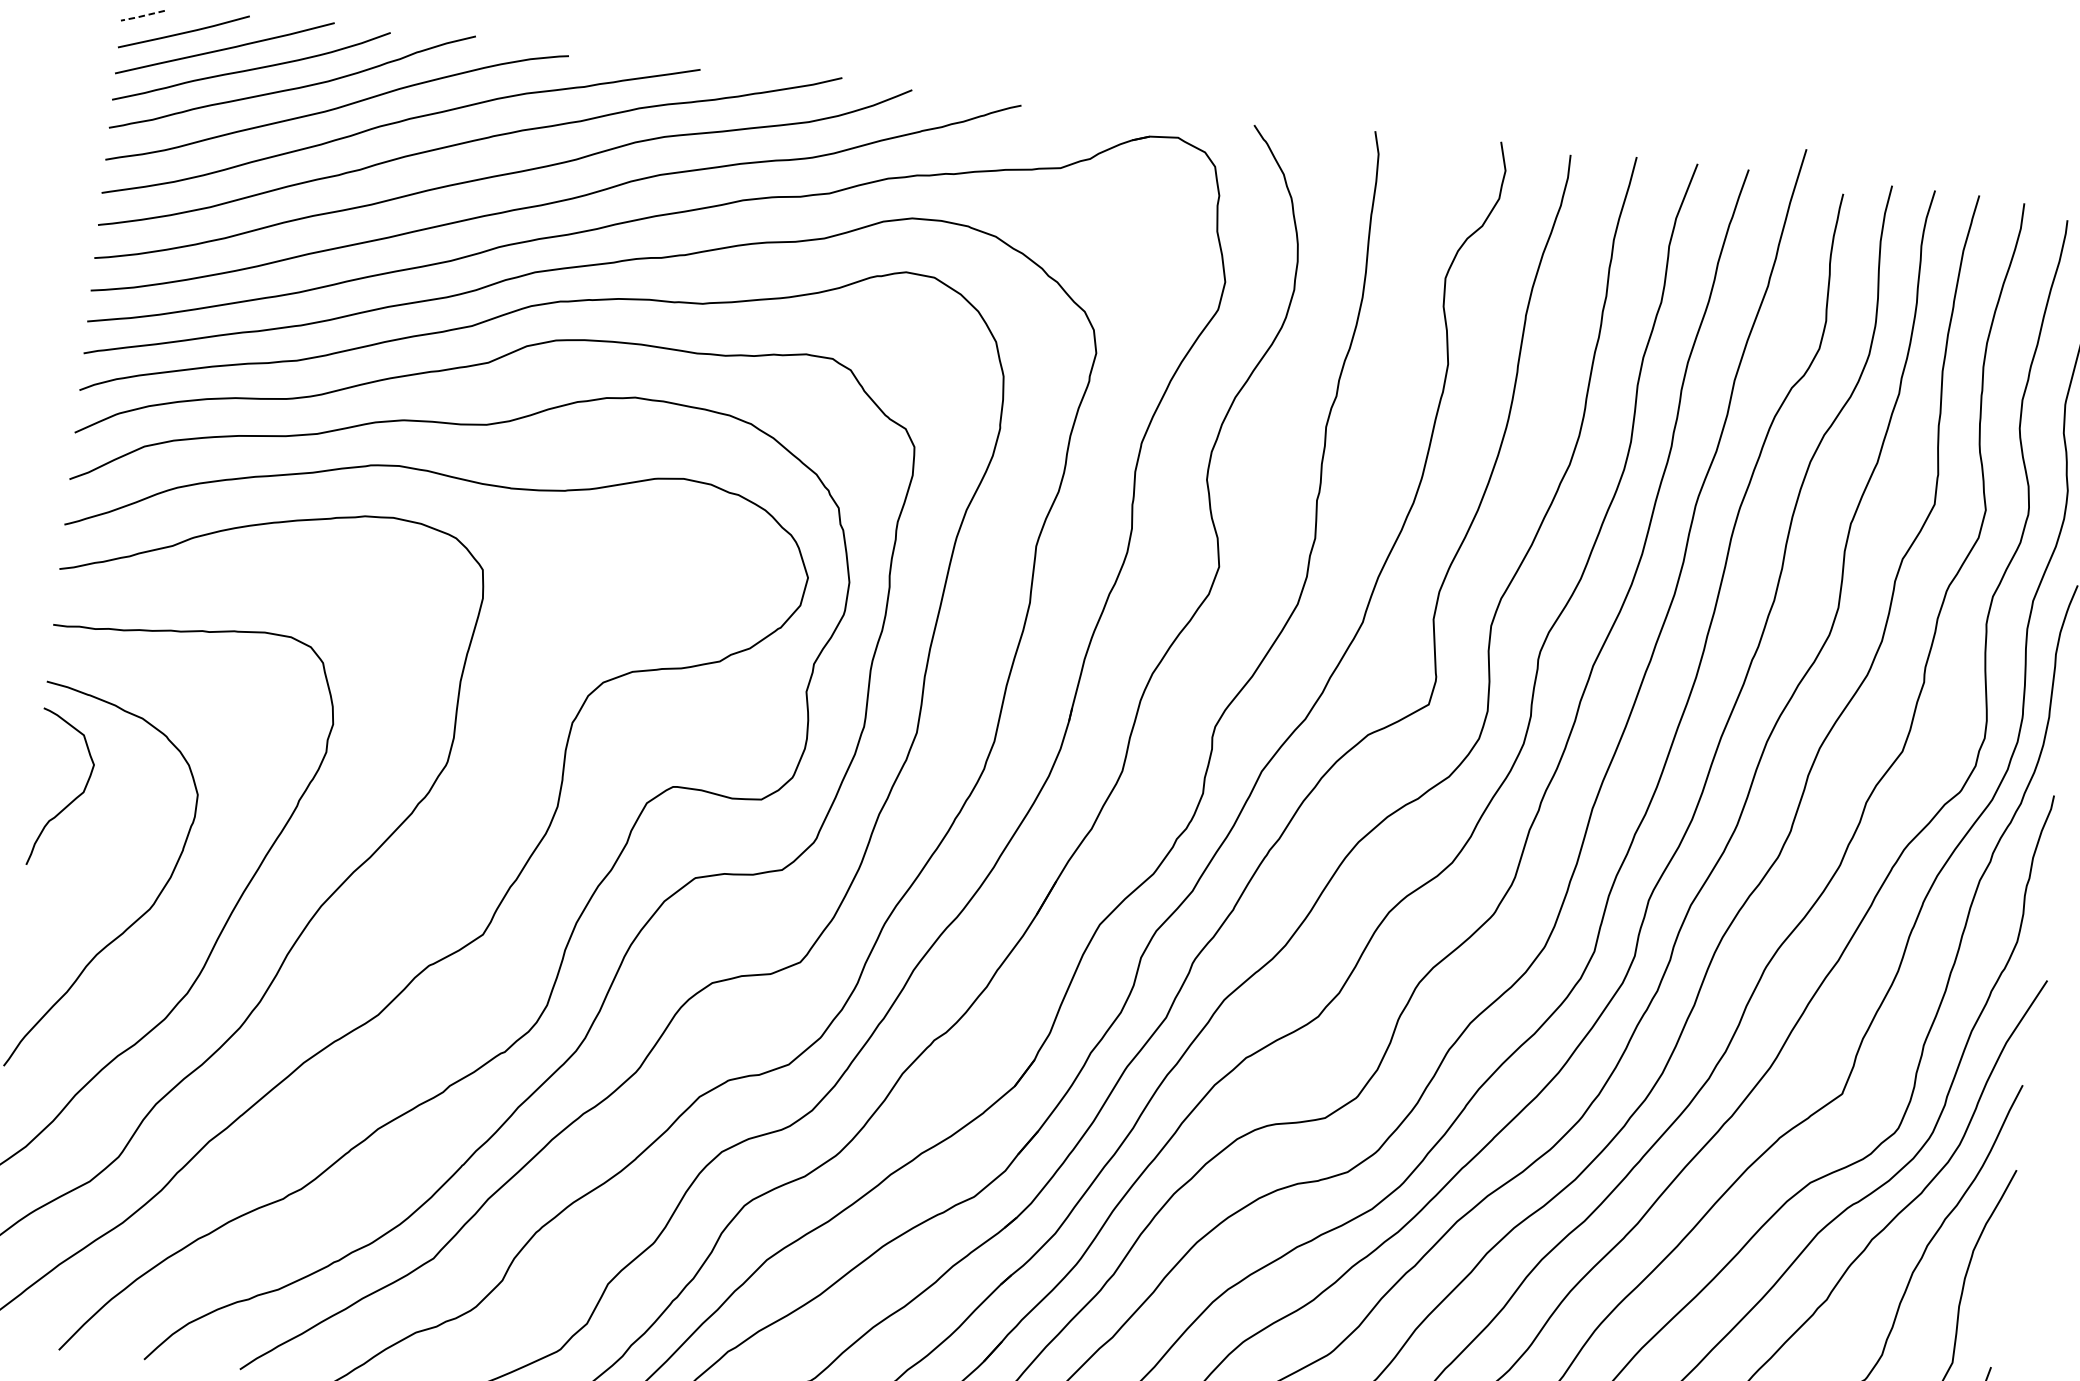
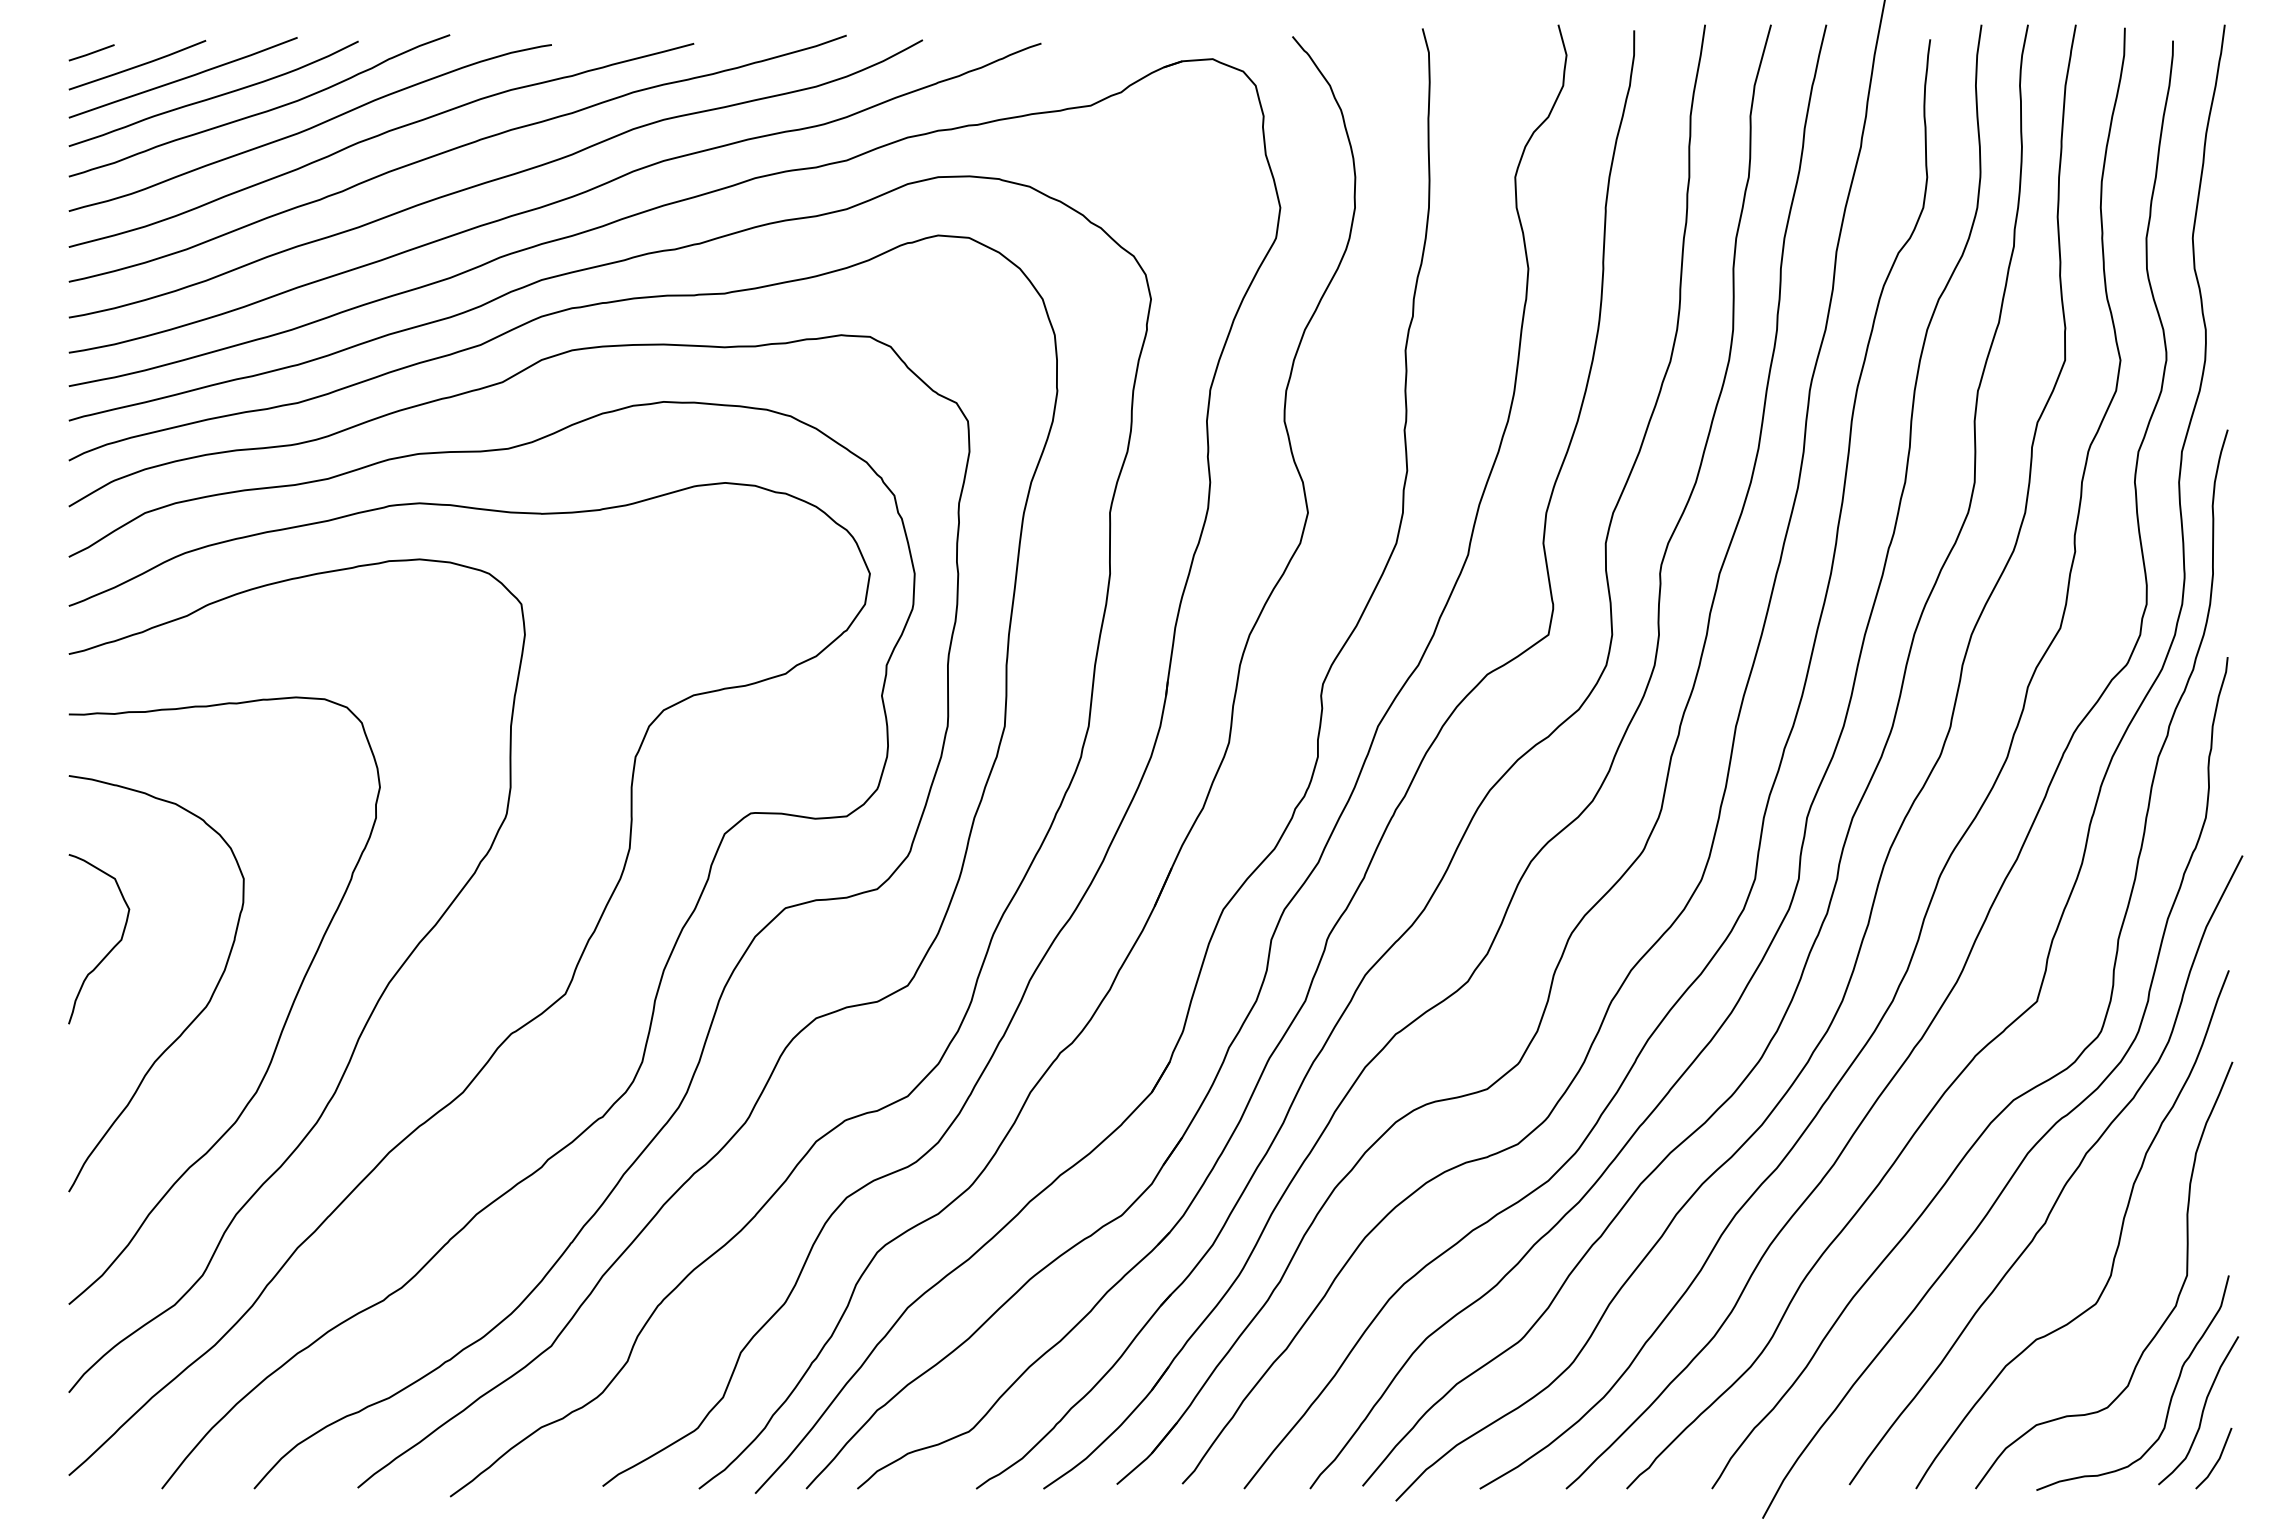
line: (141, 16) -> (90, 53), dashed -> solid
curve: (72, 800) -> (110, 949), moved

